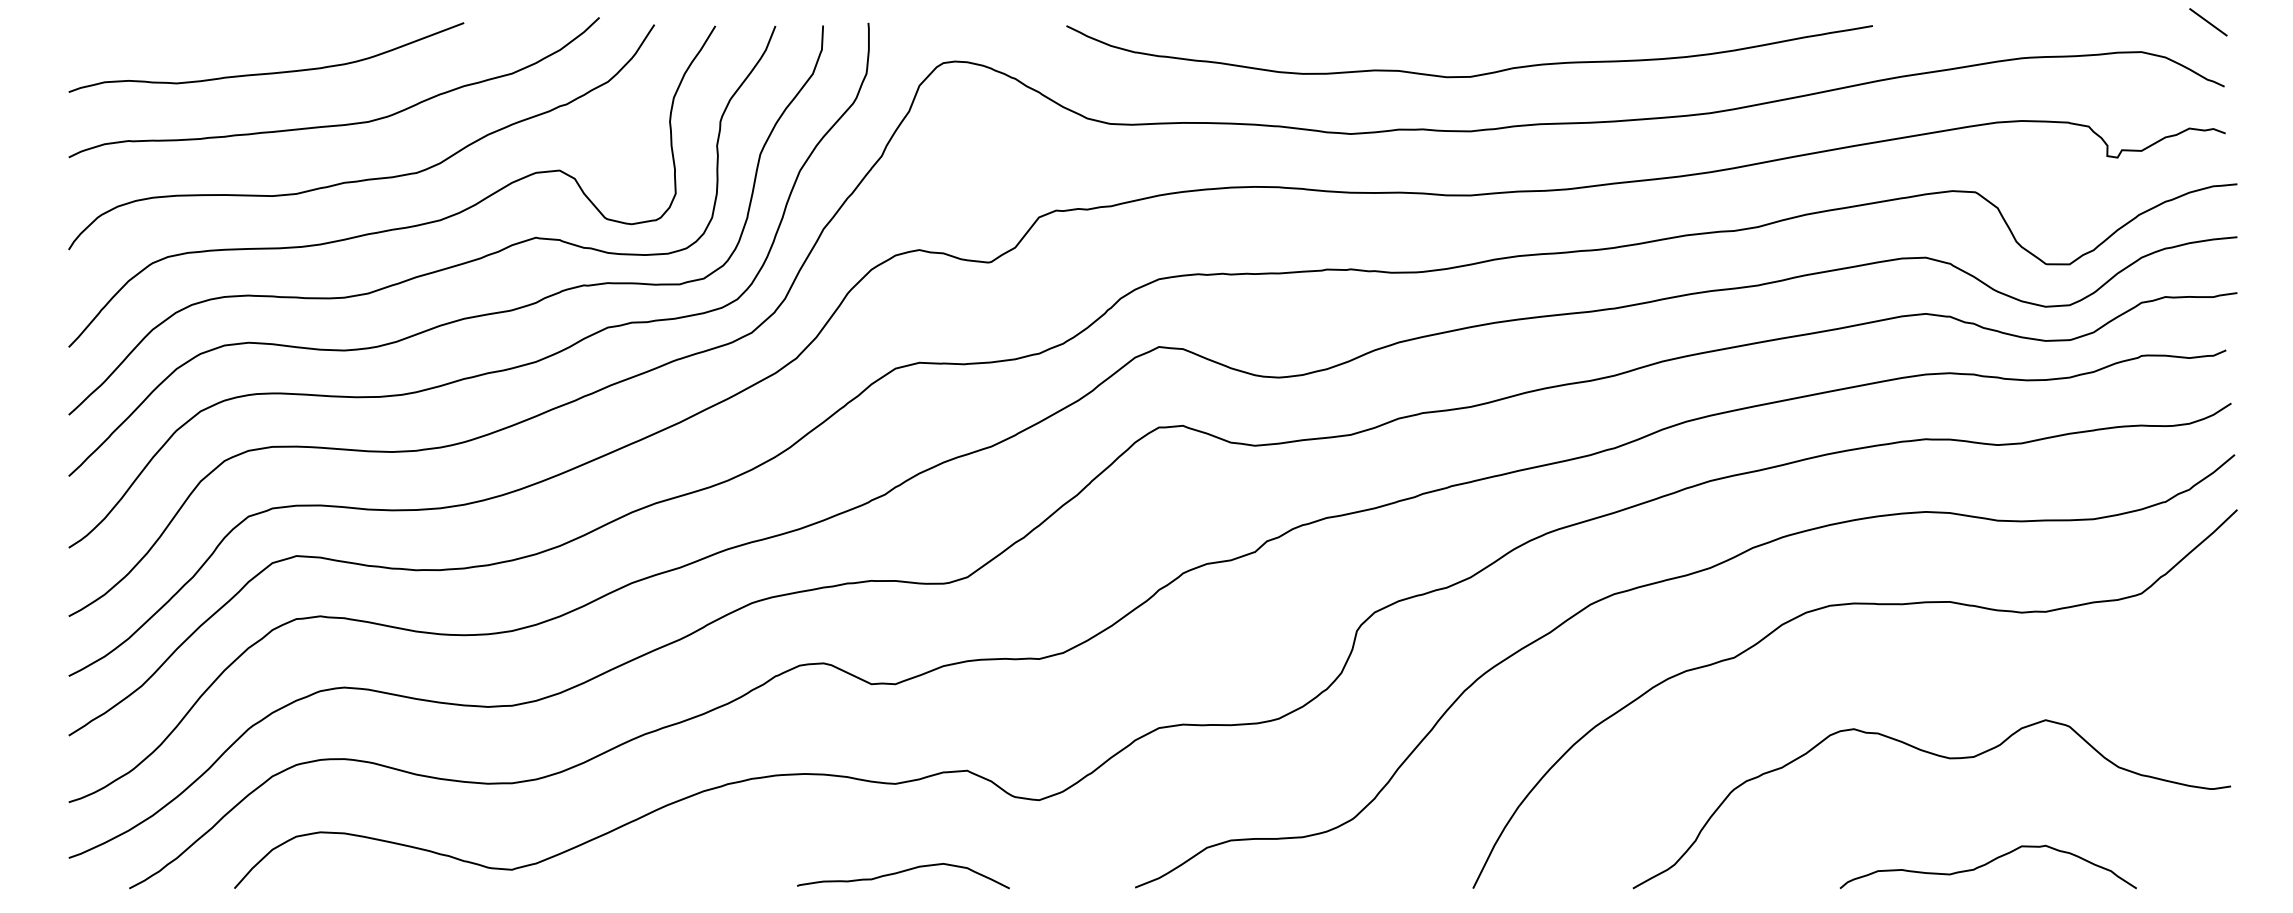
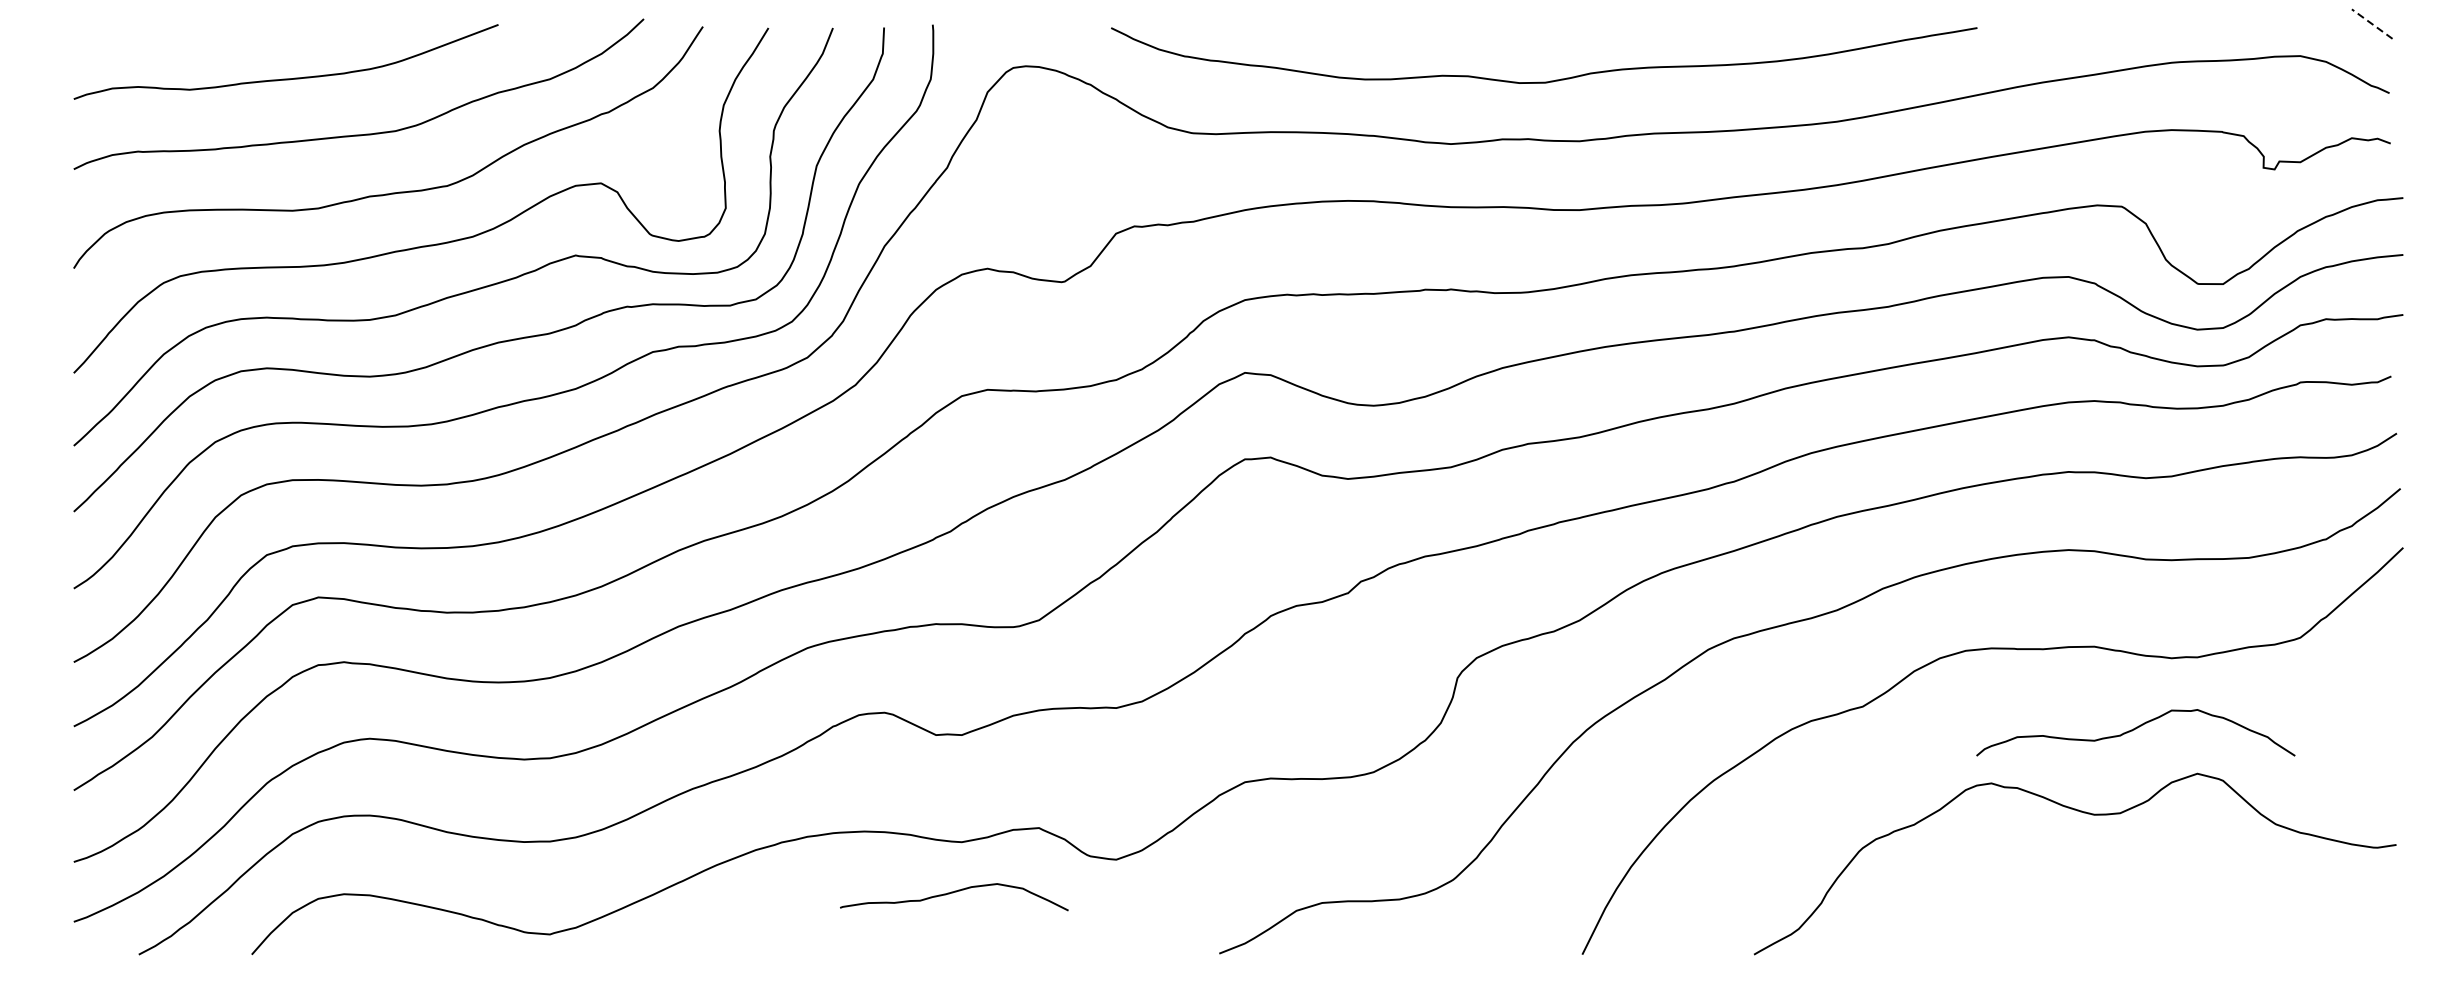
line: (2208, 22) -> (2372, 24), solid -> dashed
curve: (1476, 74) -> (1551, 80), moved
curve: (1987, 864) -> (2134, 730), moved
curve: (903, 872) -> (954, 893), moved

